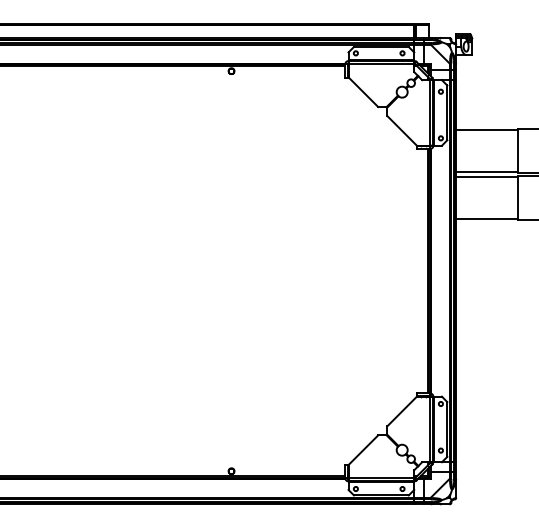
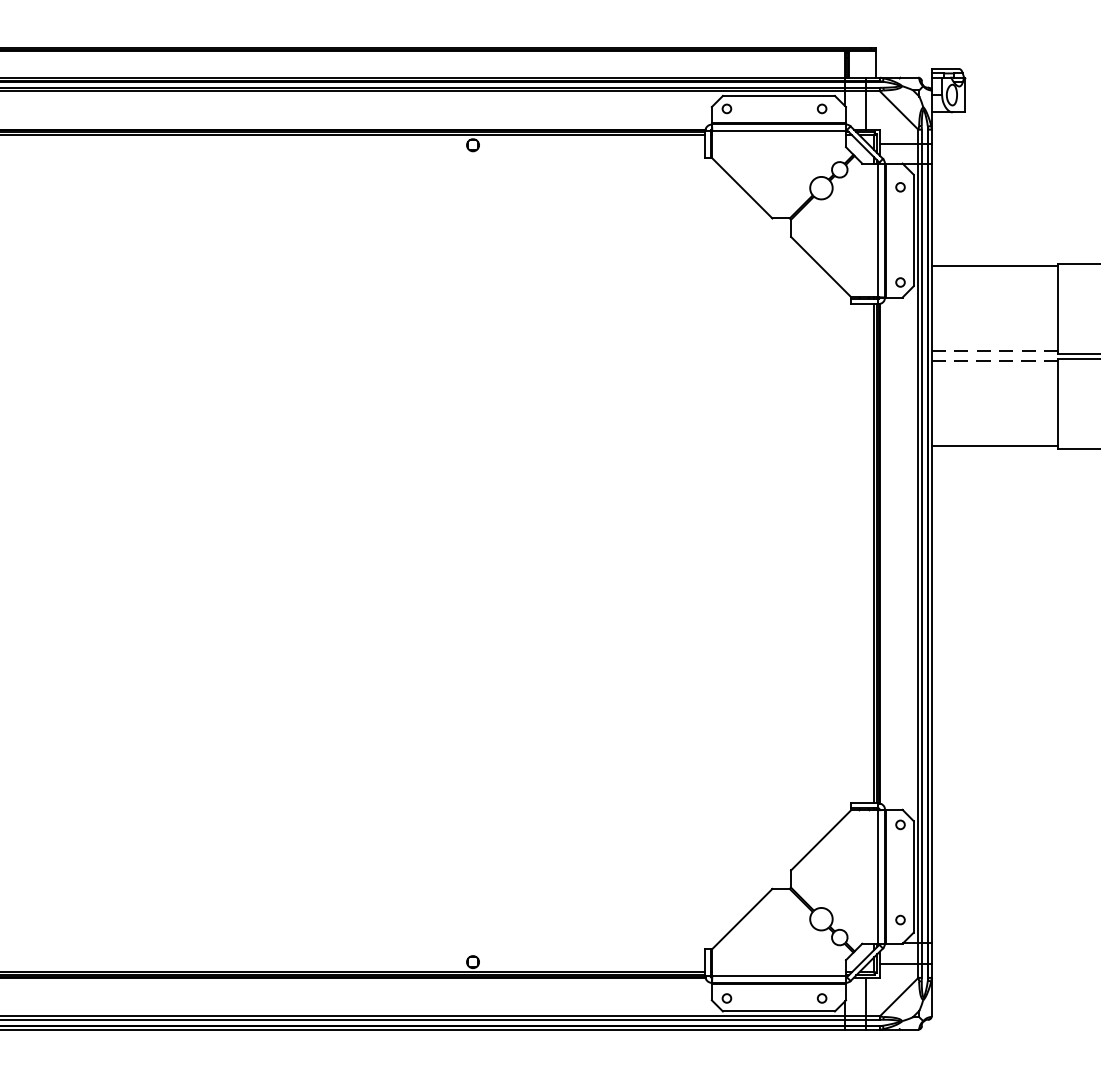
line: (487, 171) -> (995, 350), solid -> dashed
line: (487, 177) -> (995, 362), solid -> dashed

